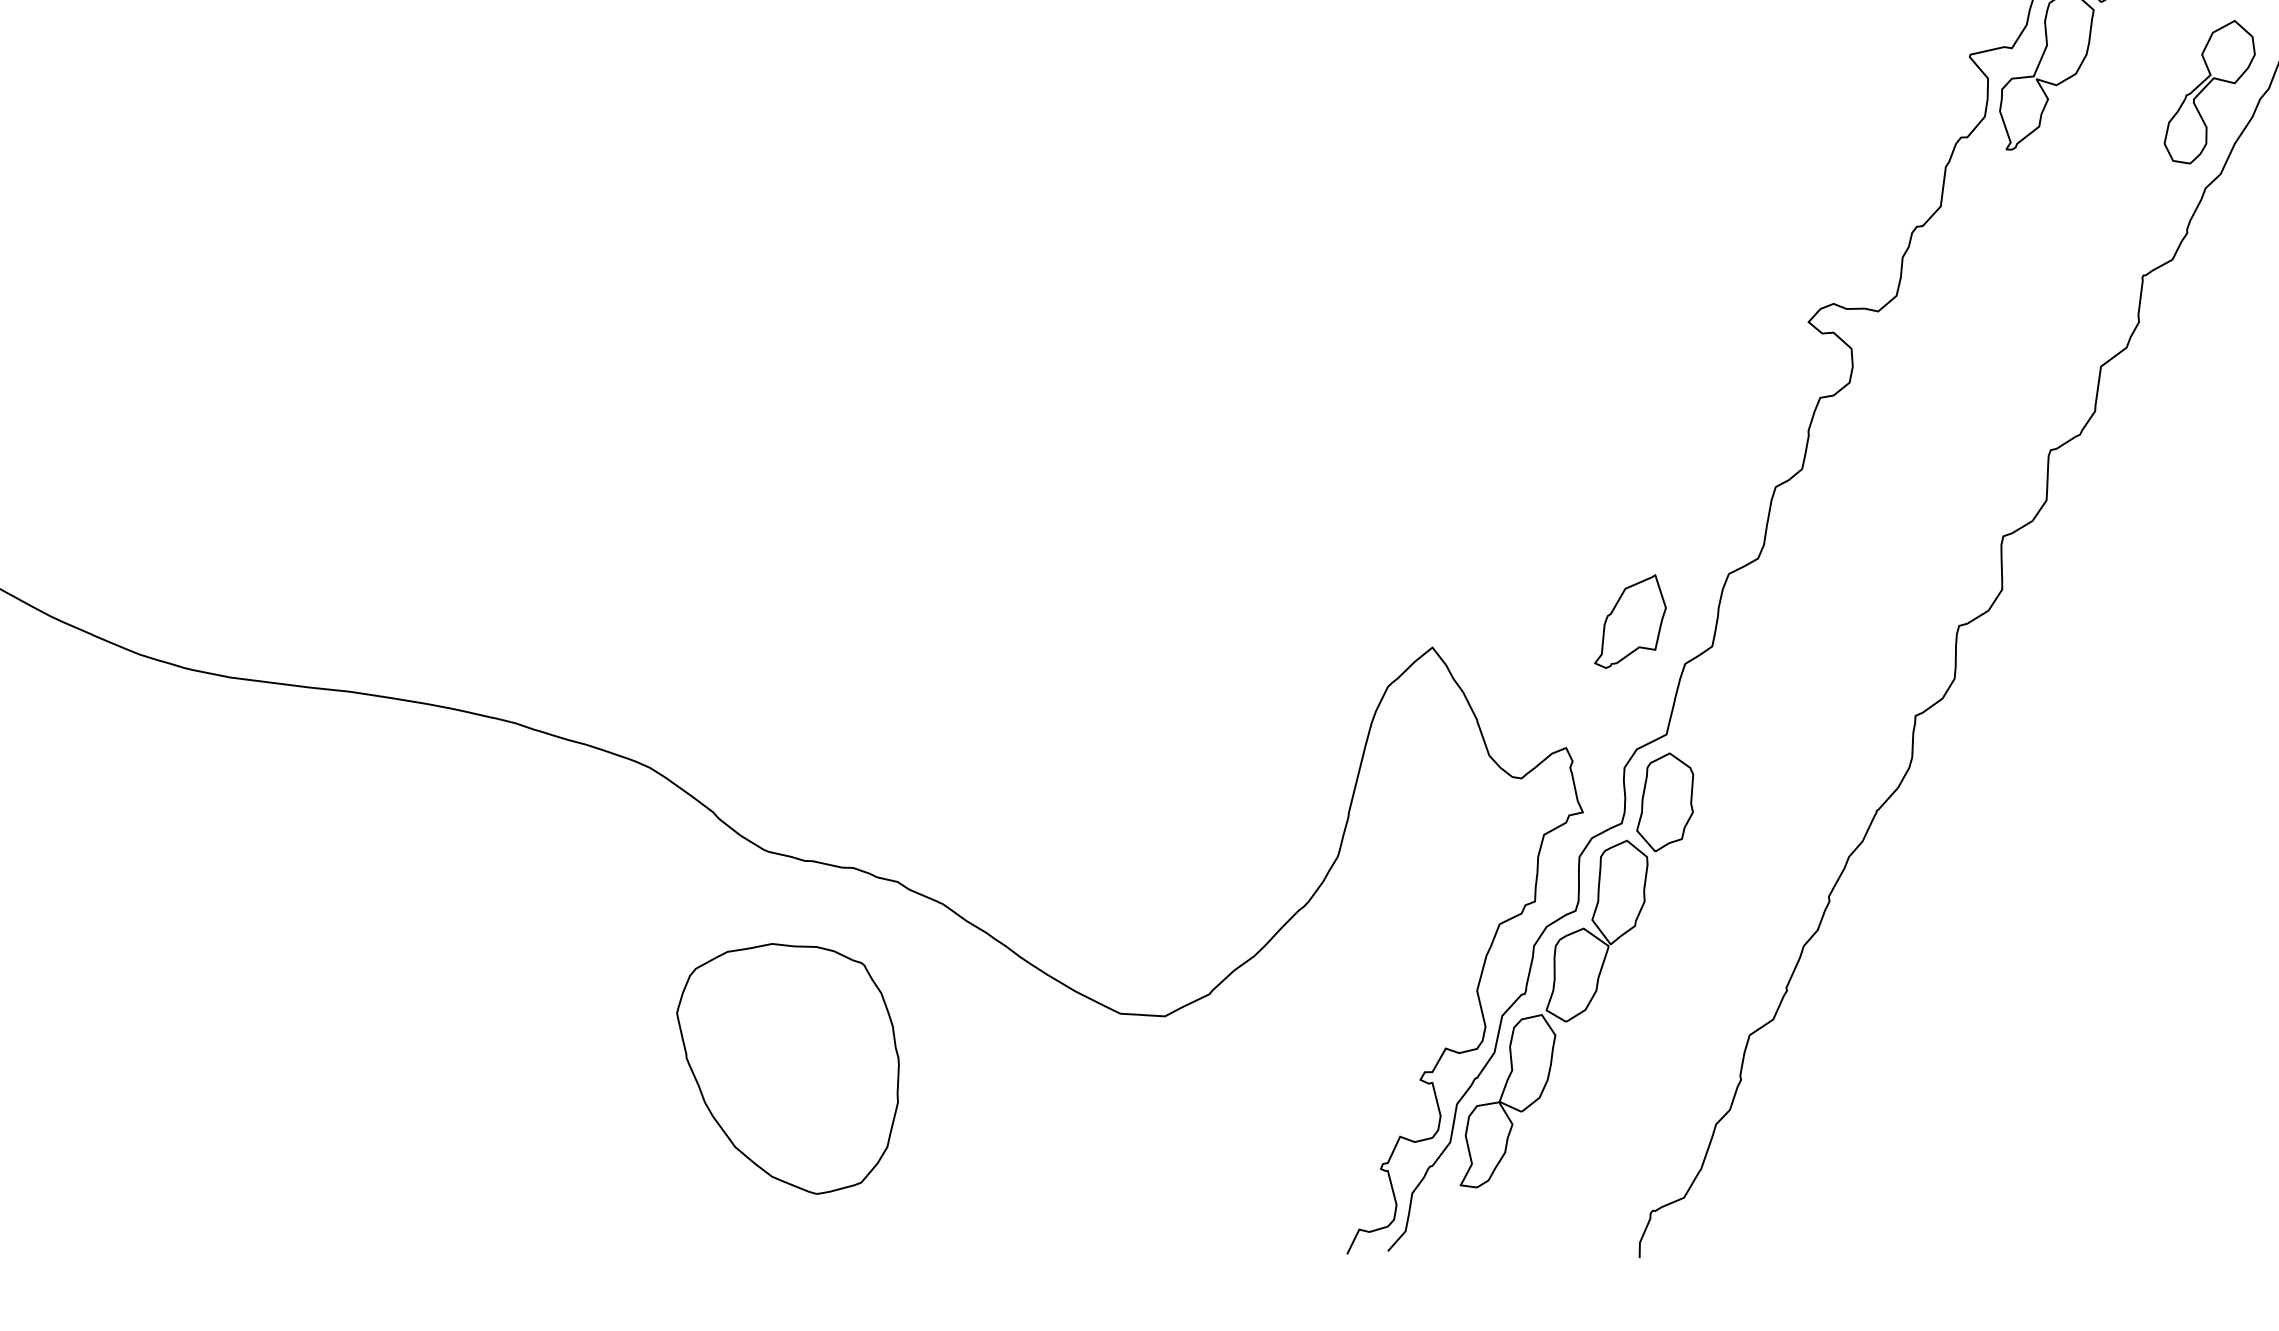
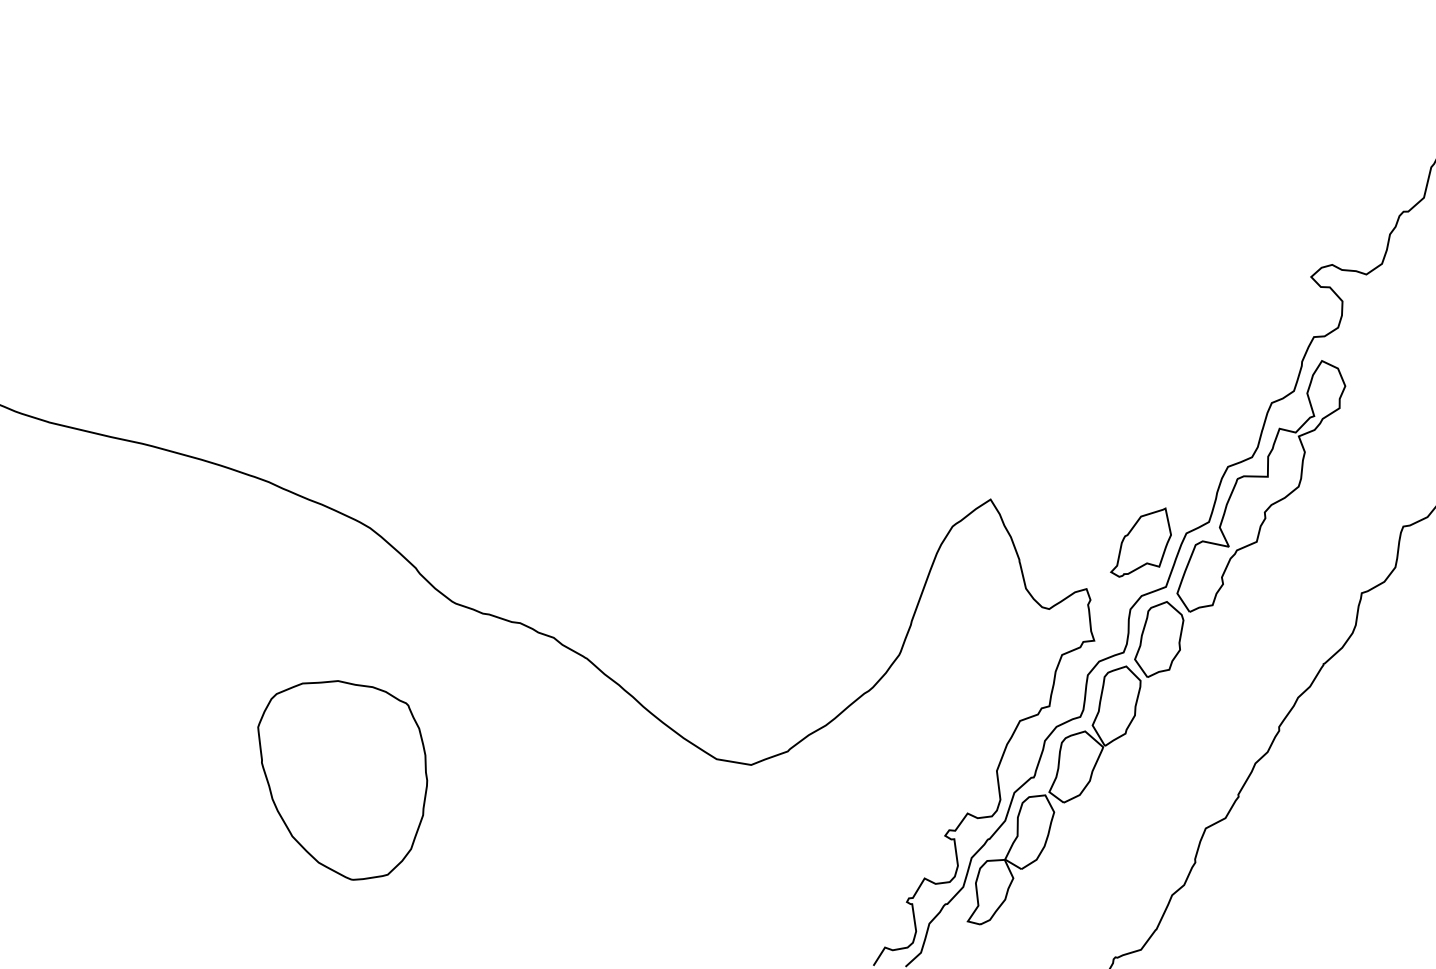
part: (1774, 594) -> (1261, 486), added
part: (1629, 621) -> (1141, 542), moved
part: (787, 1068) -> (339, 779), moved

